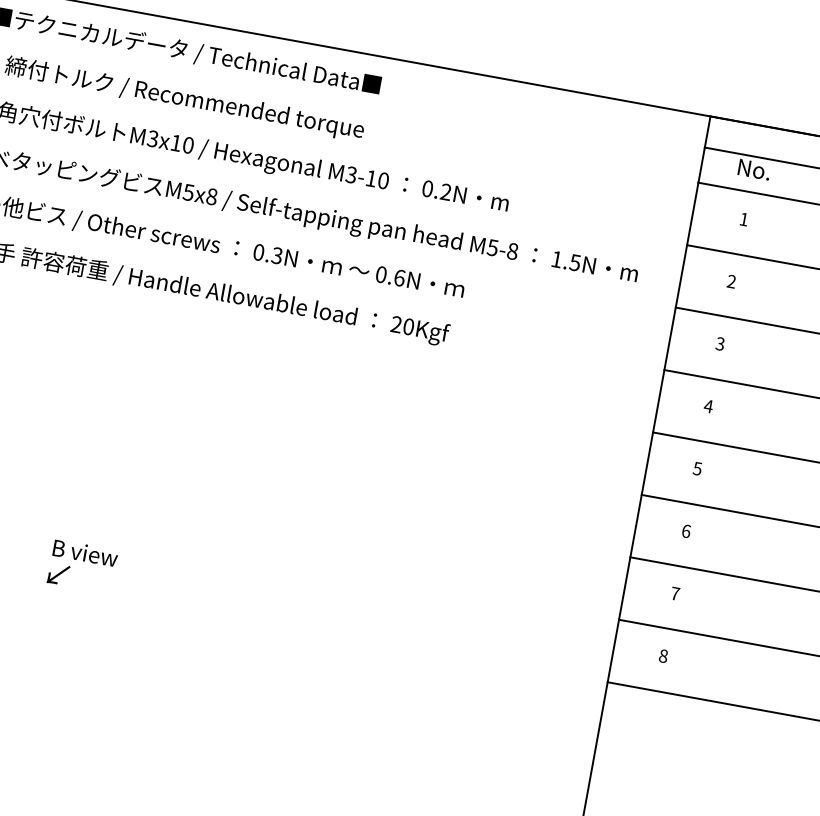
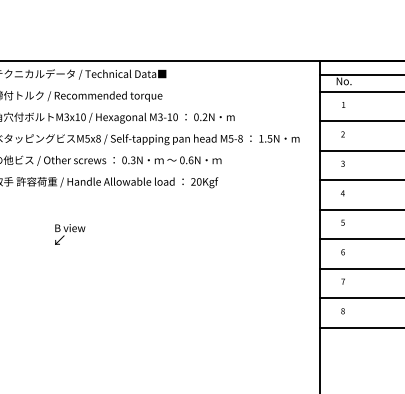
text: (83, 566) -> (70, 234), moved

